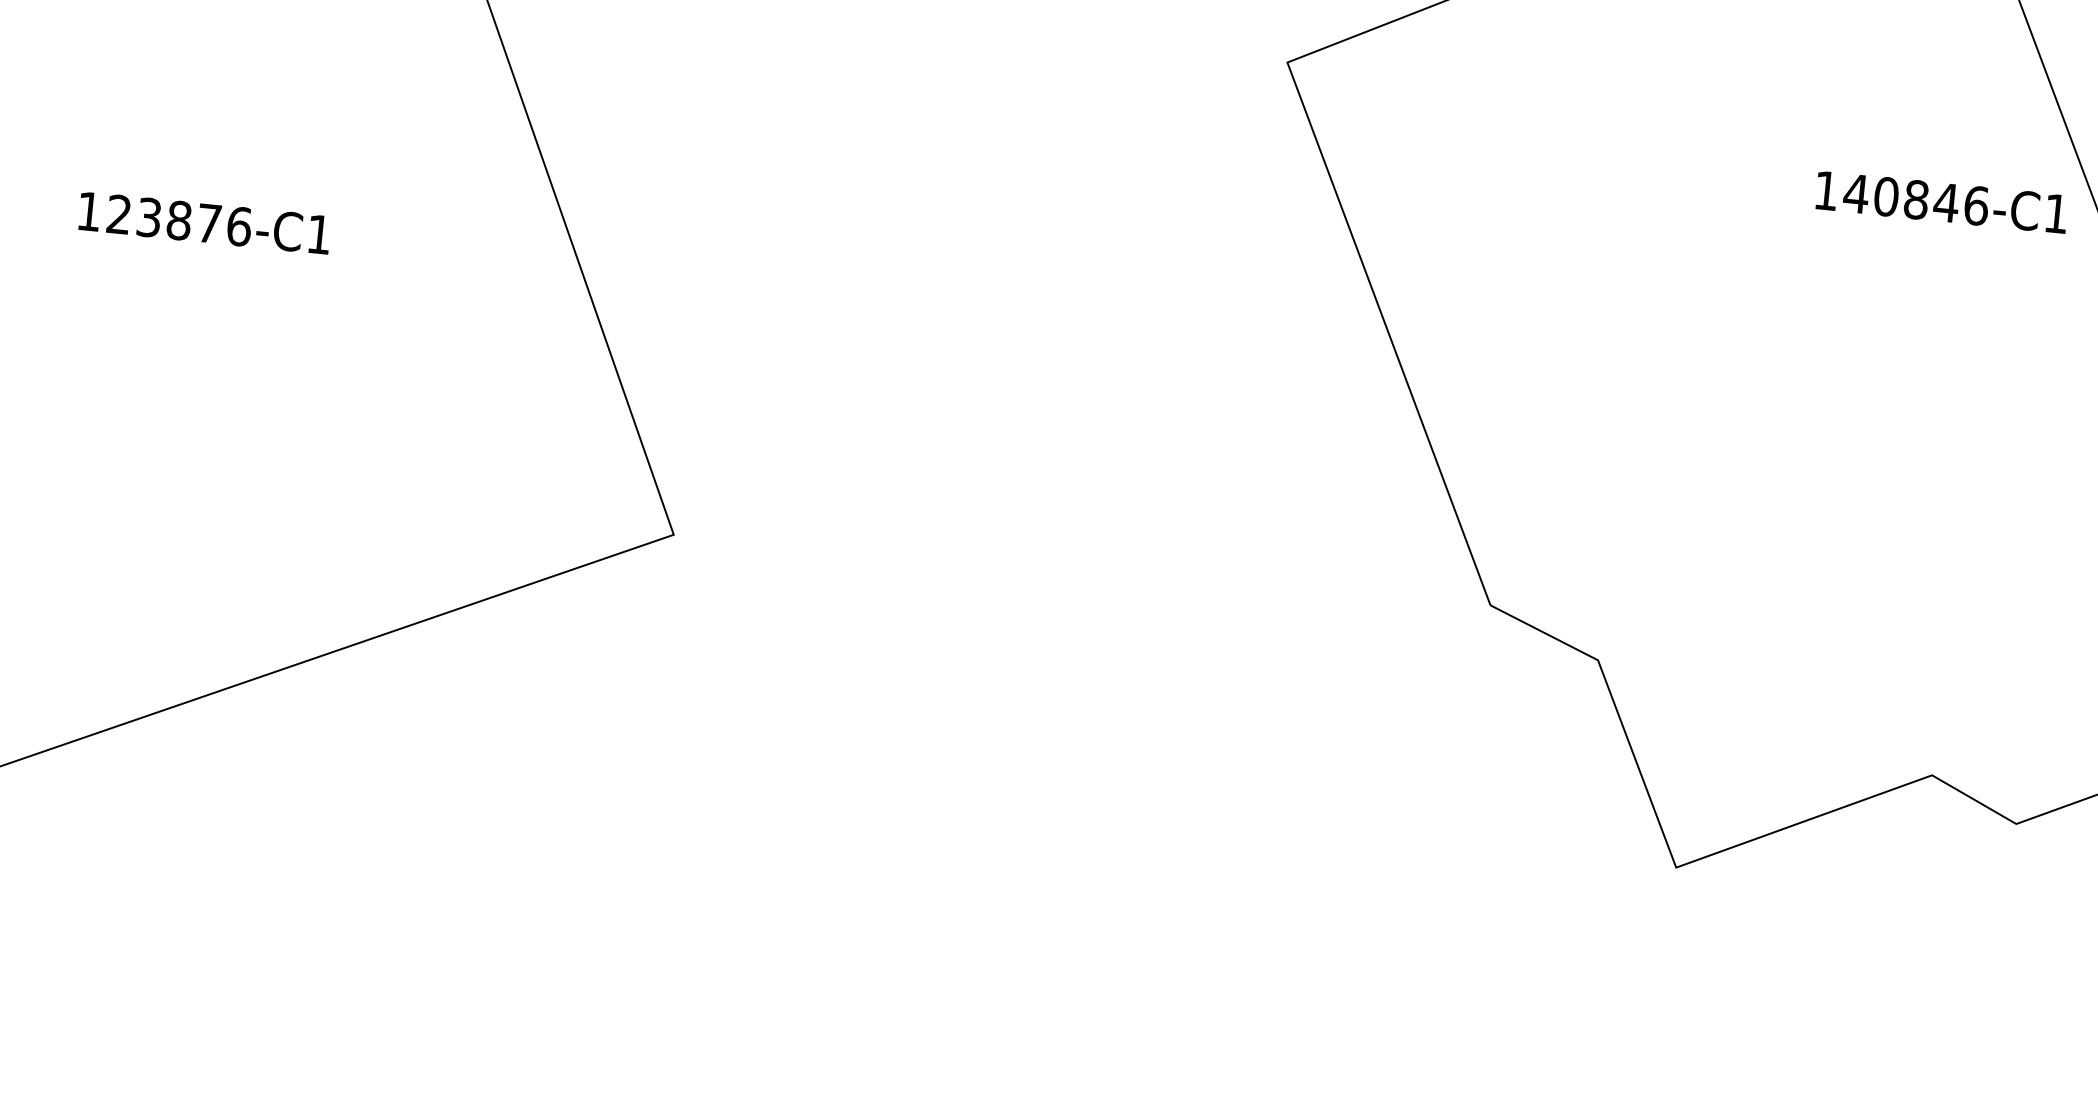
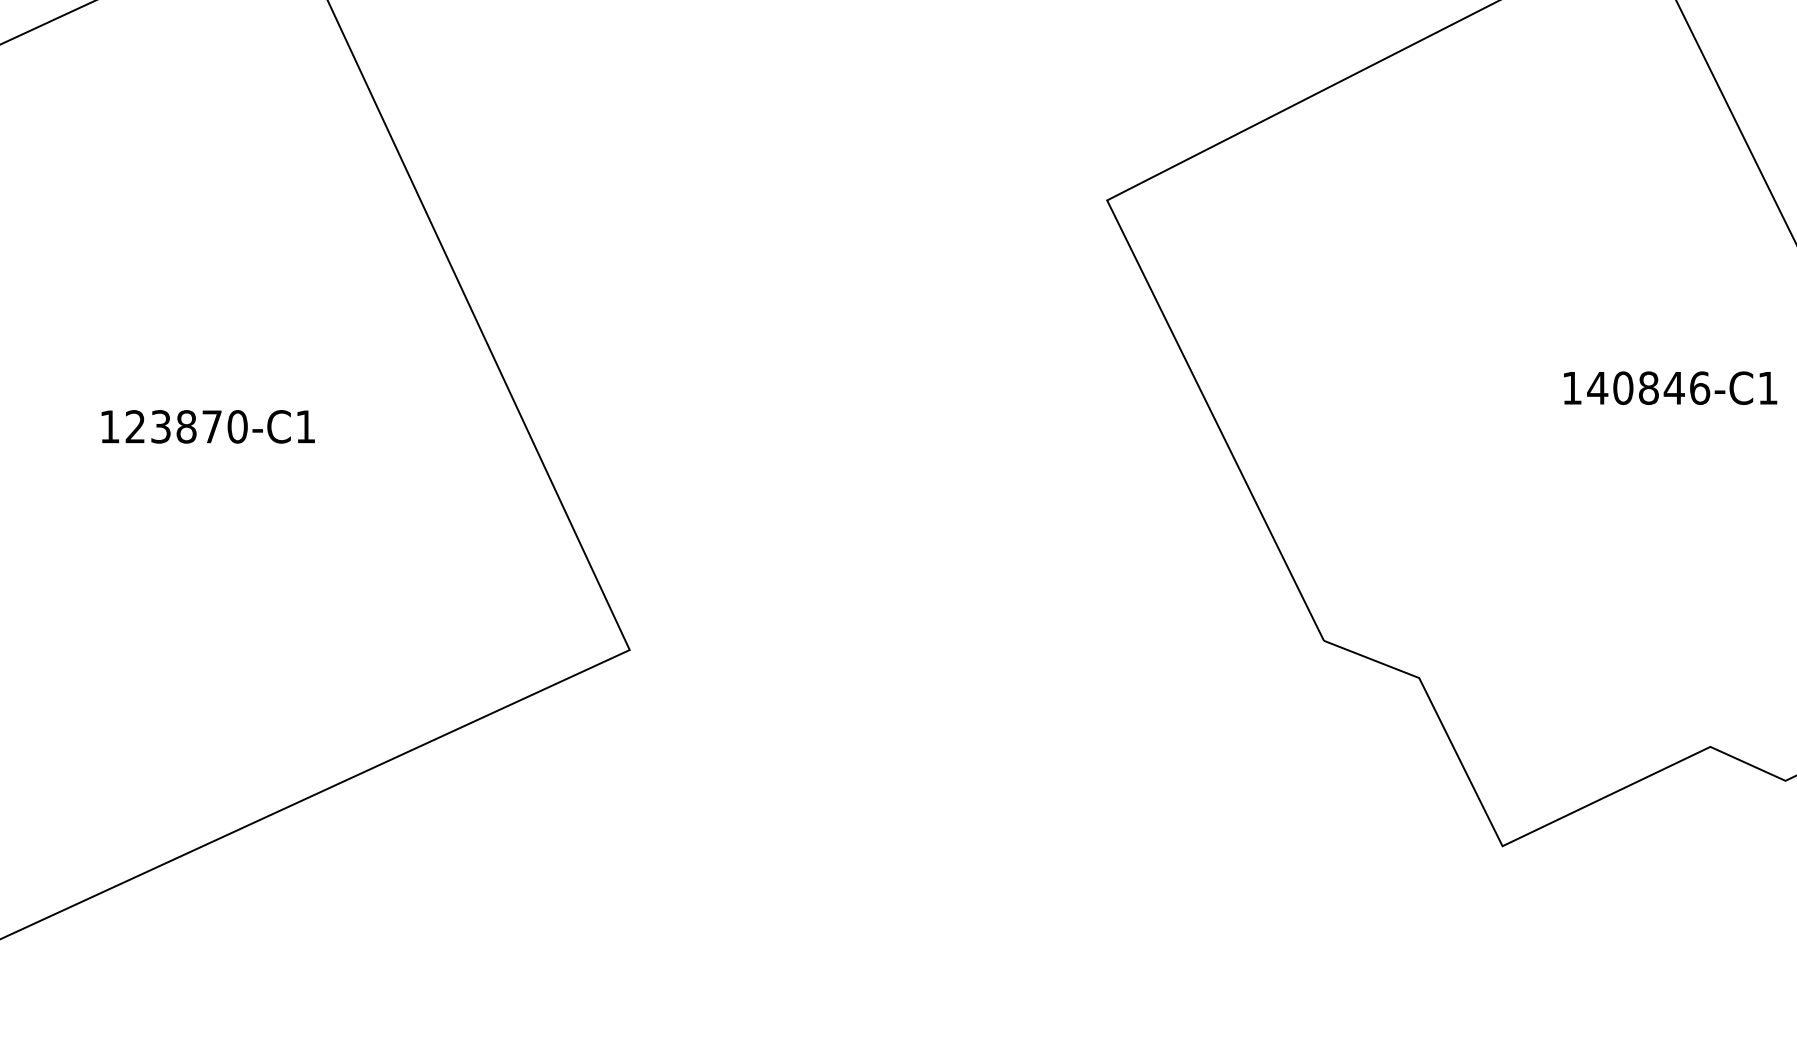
text: (1941, 201) -> (1670, 387), moved
text: (239, 226) -> (237, 426), 123876-C1 -> 123870-C1

